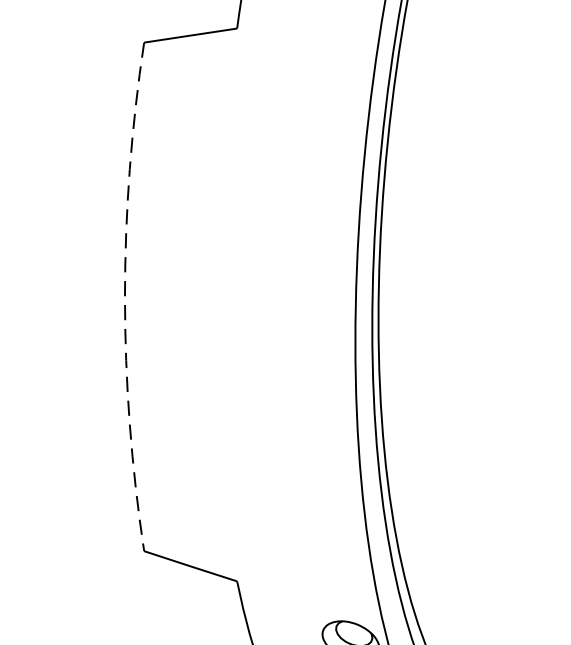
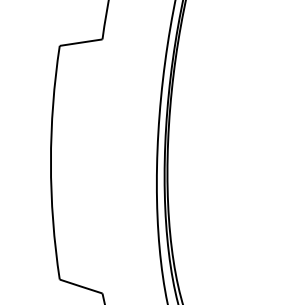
arc: (123, 296) -> (50, 162), dashed -> solid

